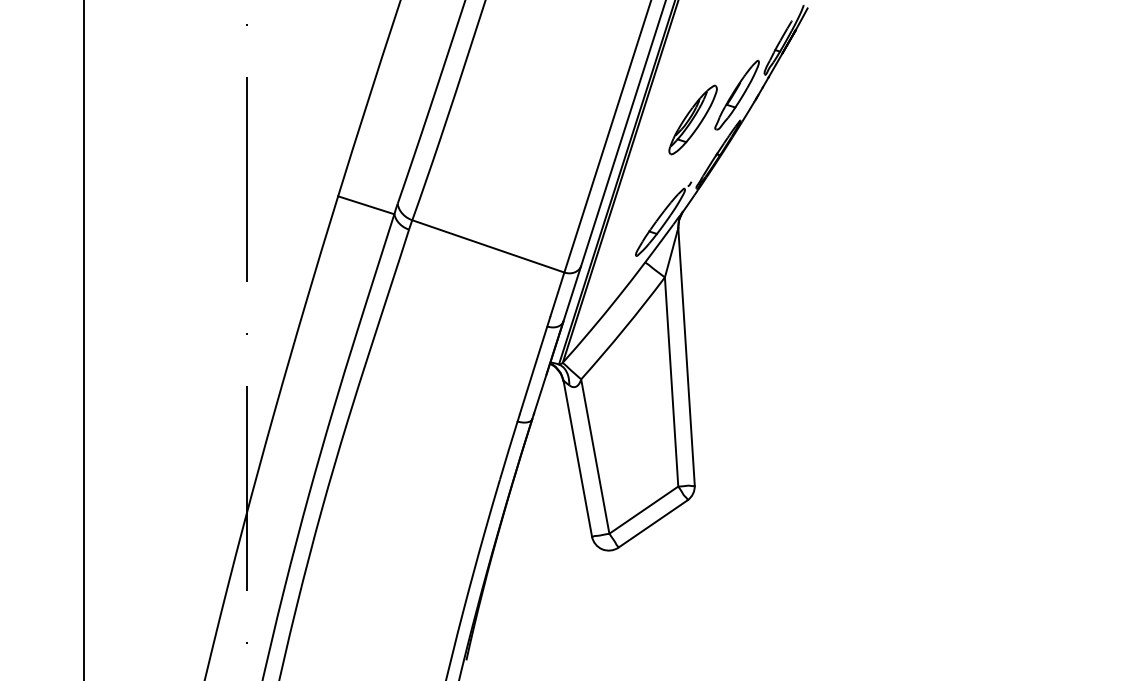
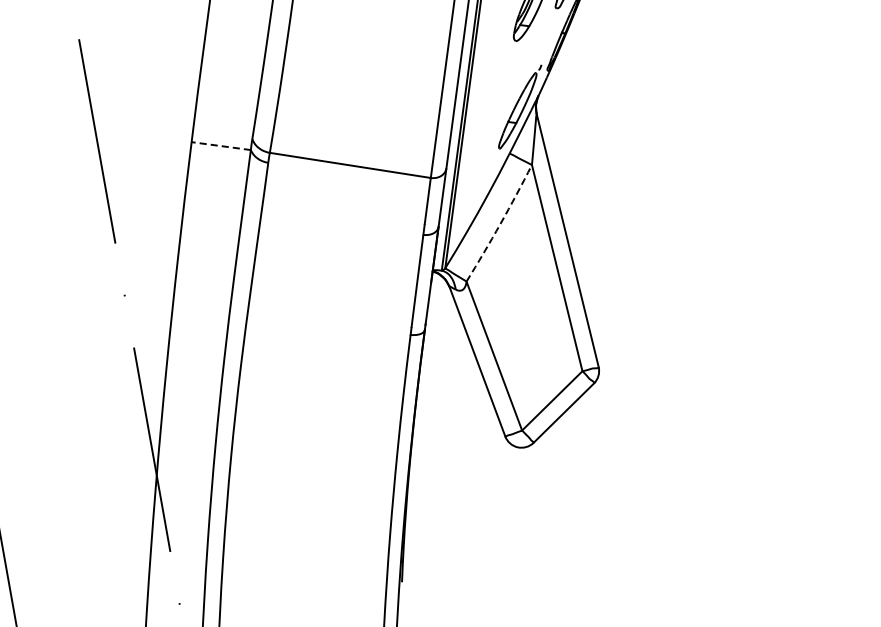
line: (365, 205) -> (220, 146), solid -> dashed
arc: (624, 329) -> (500, 224), solid -> dashed

